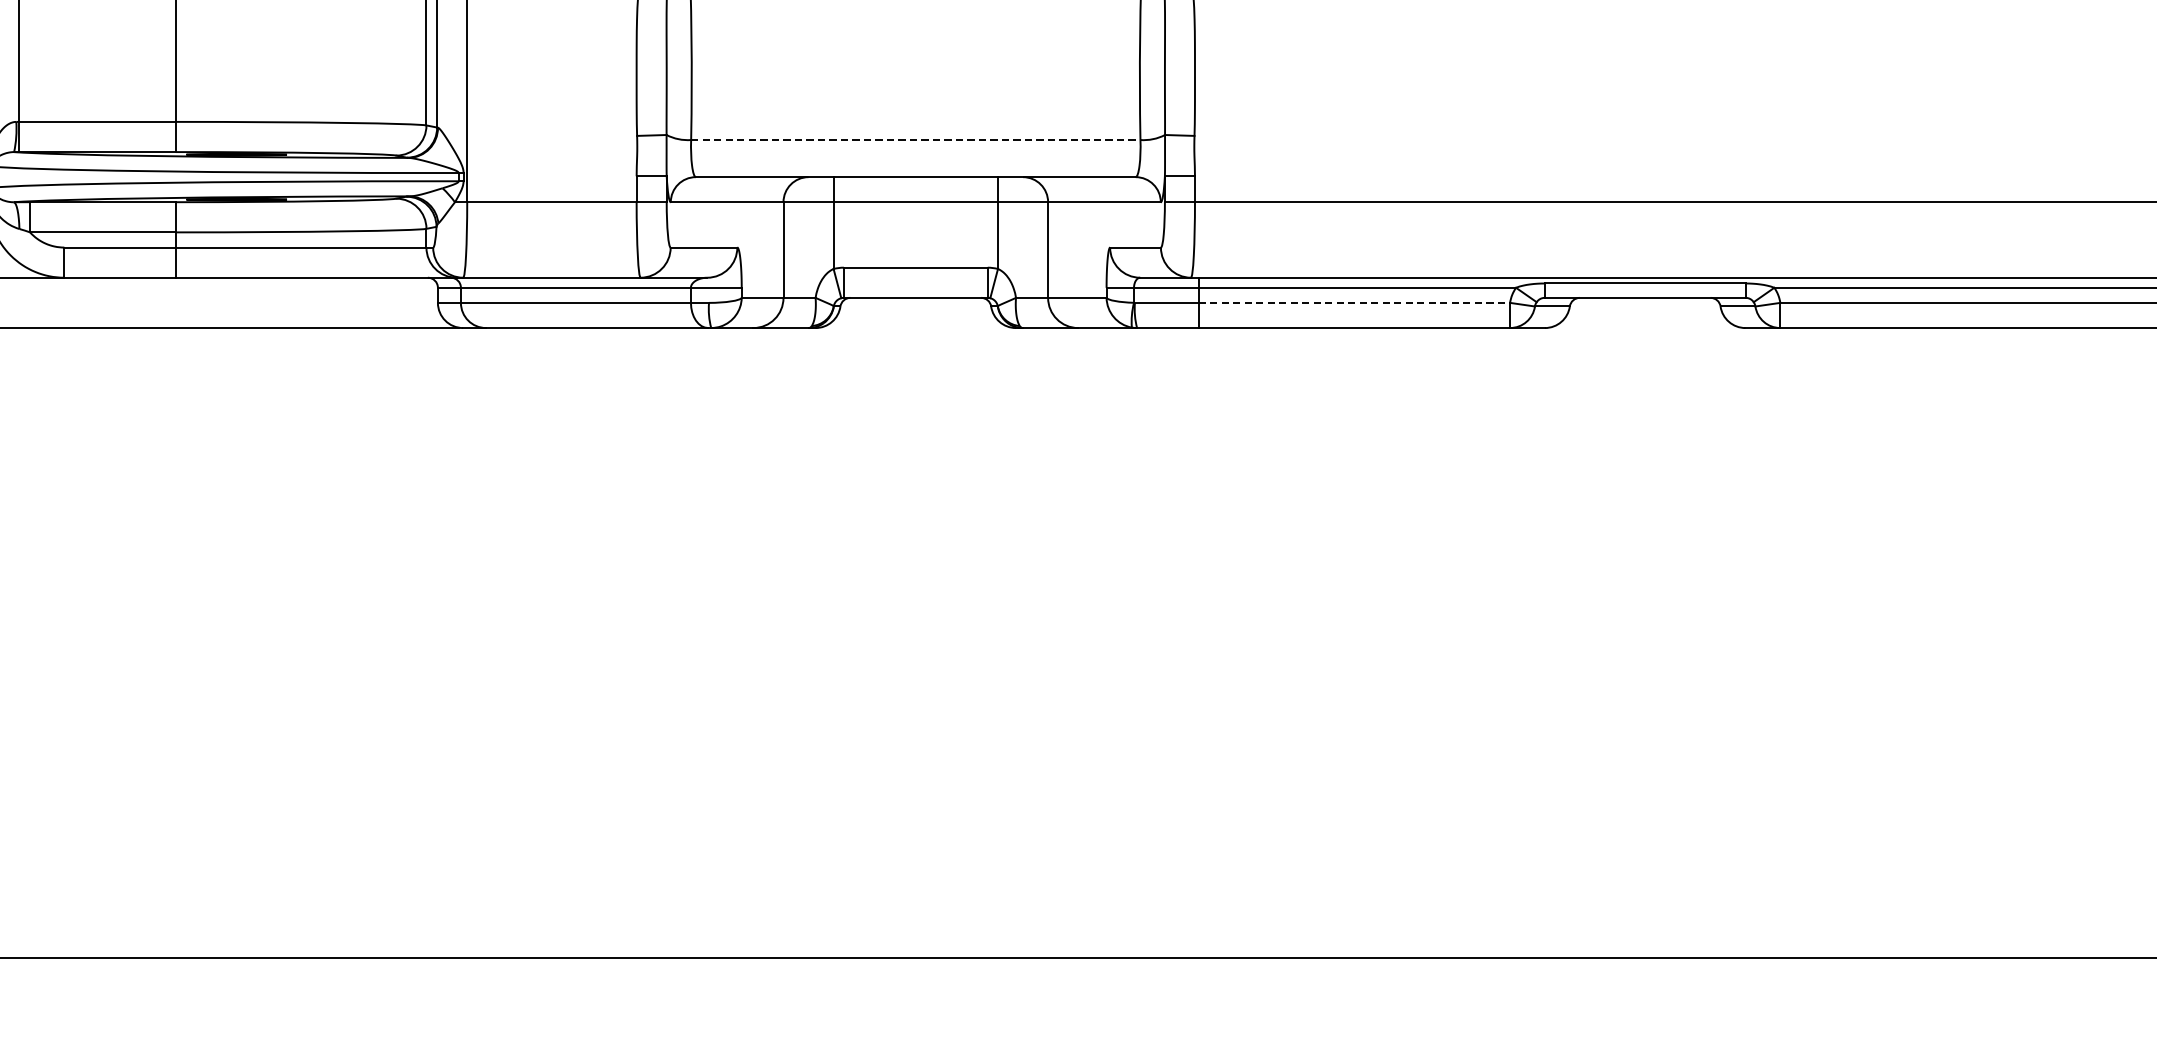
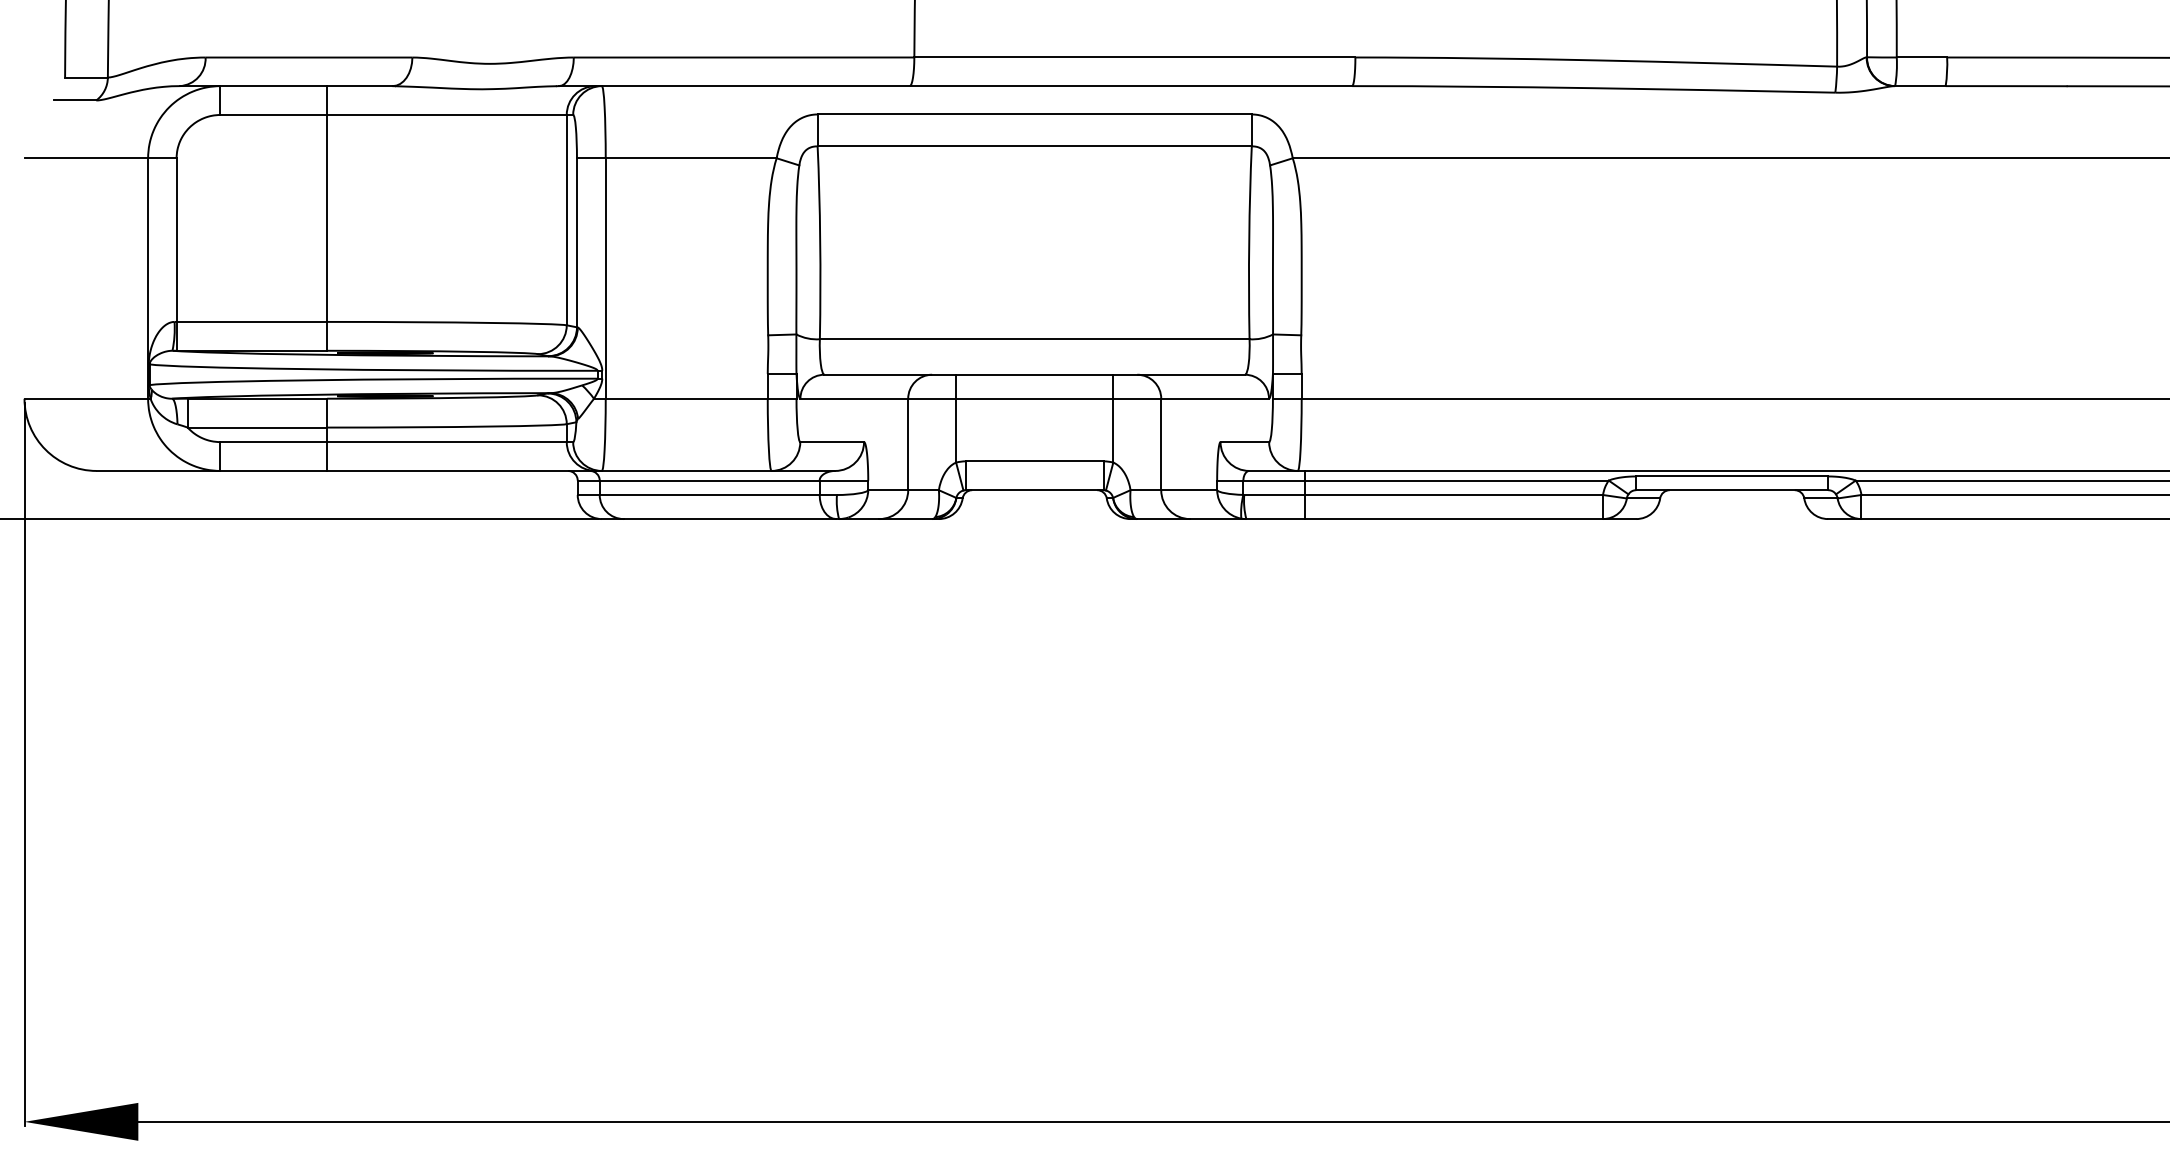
line: (915, 140) -> (1034, 339), dashed -> solid
line: (1354, 303) -> (1454, 495), dashed -> solid

